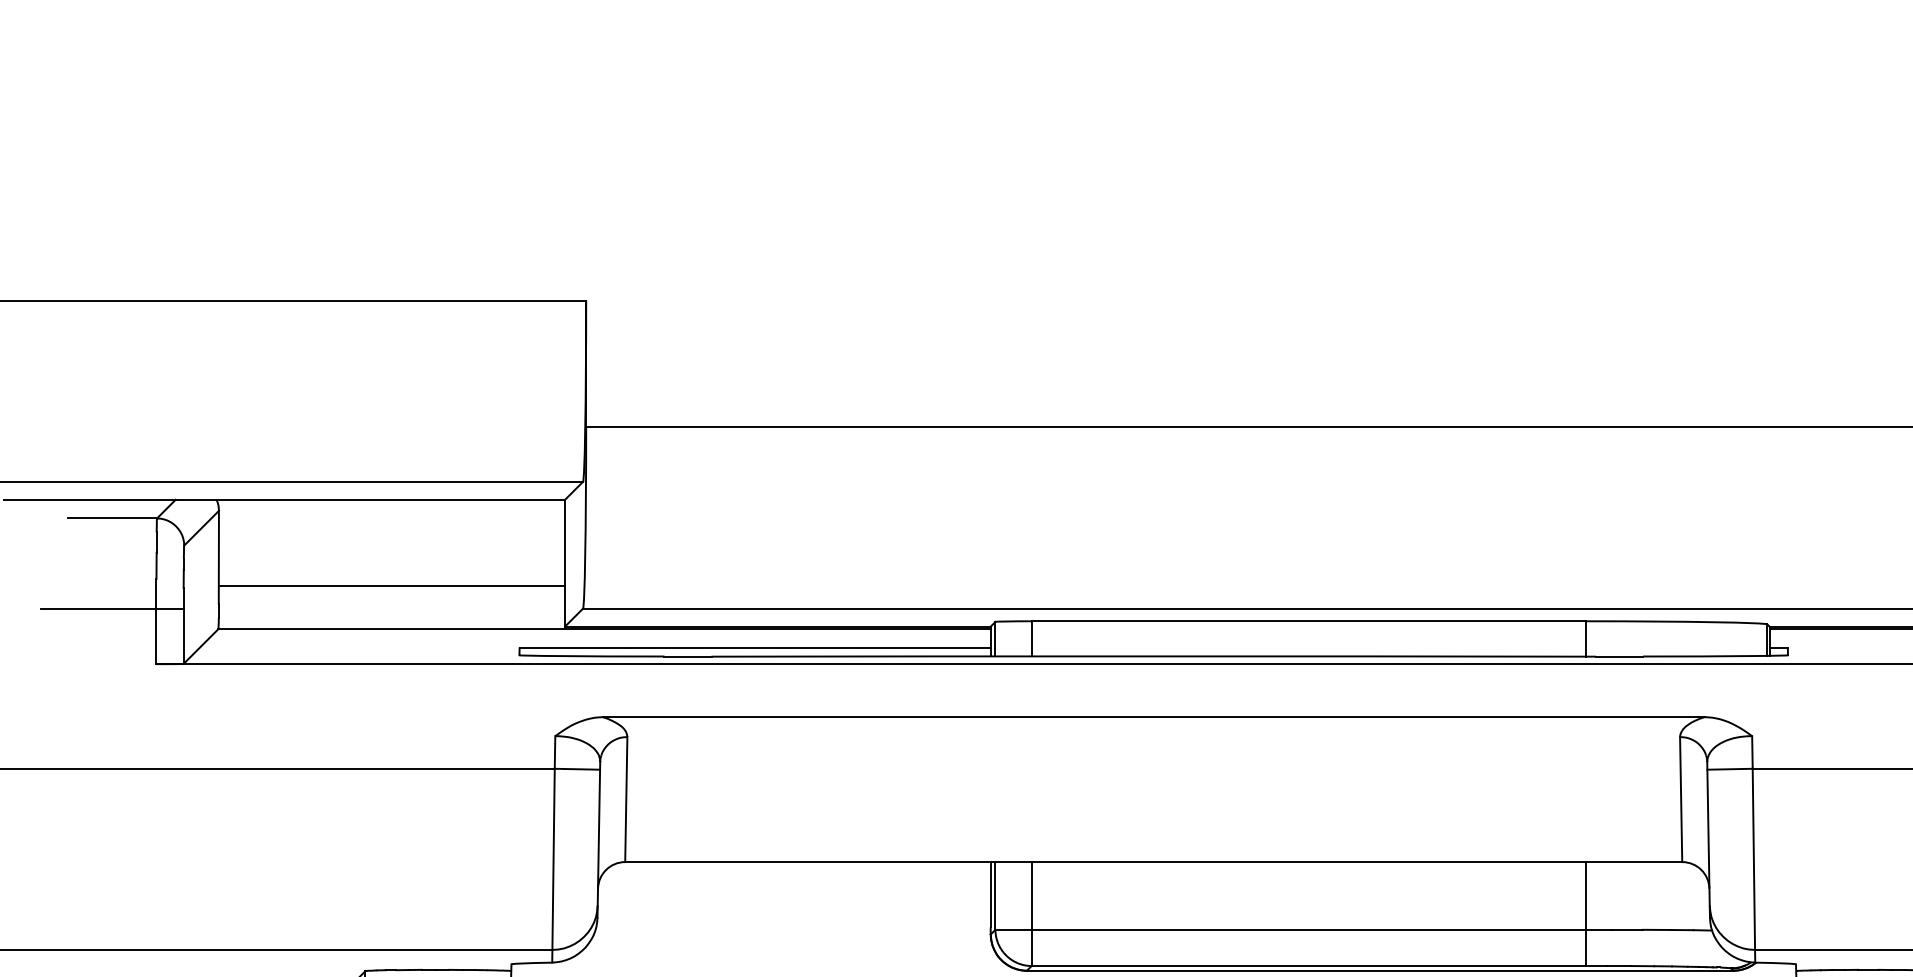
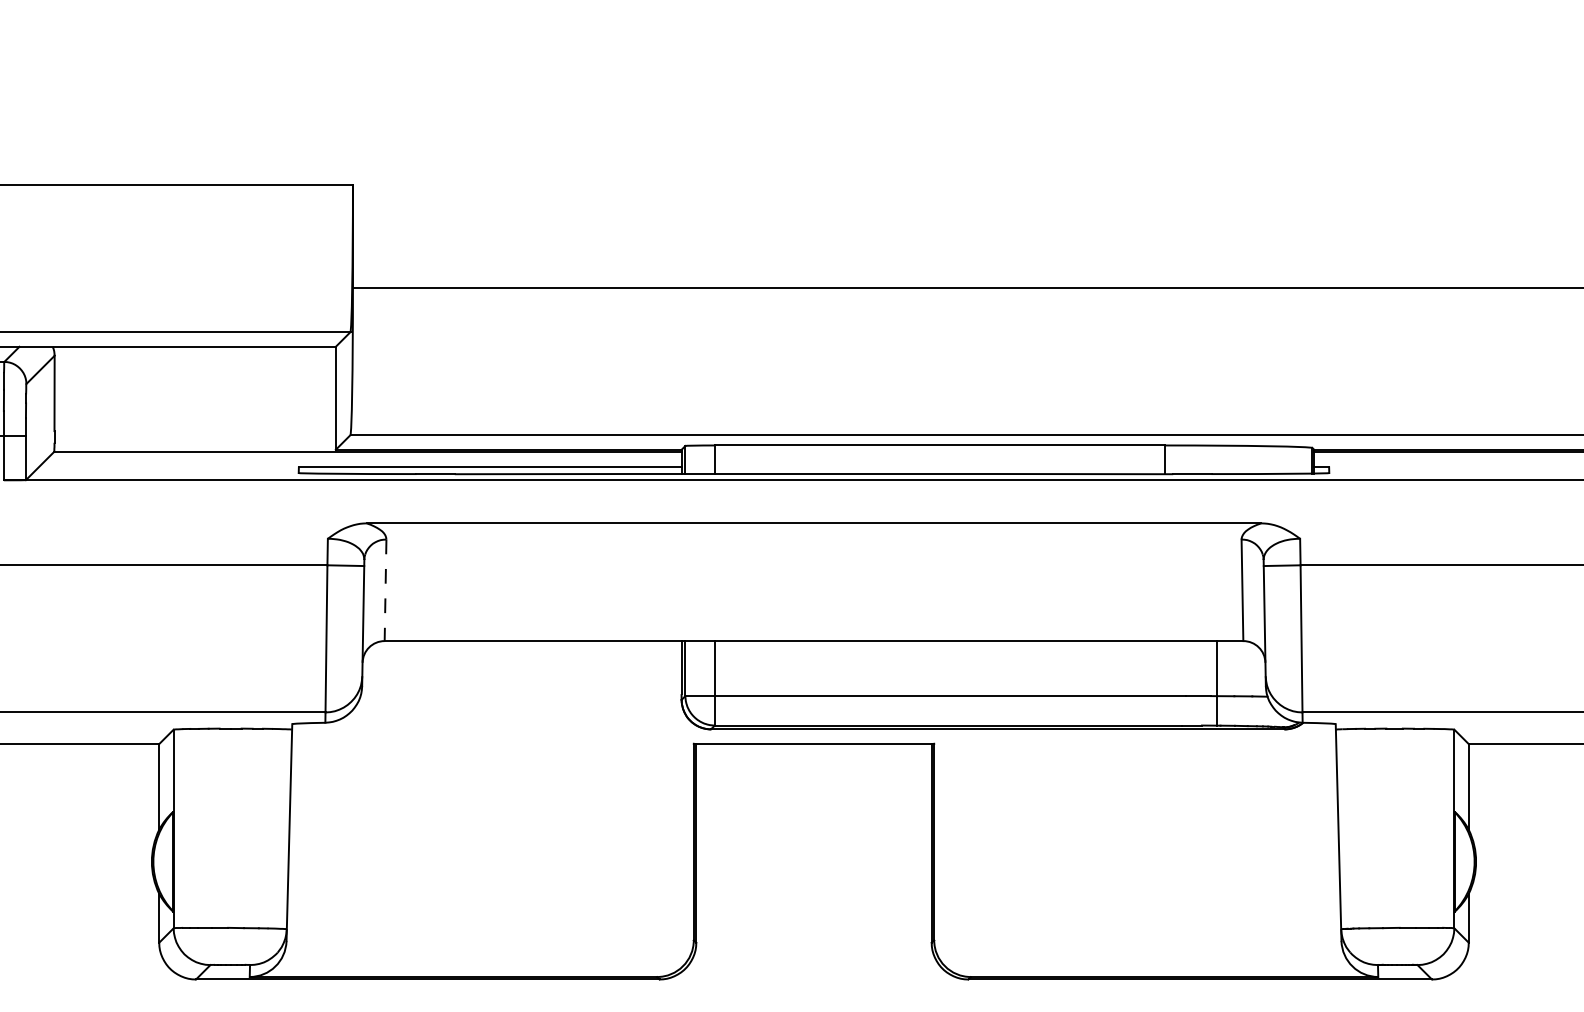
line: (391, 585) -> (194, 416), removed
line: (626, 799) -> (385, 590), solid -> dashed
line: (1586, 914) -> (1217, 683), moved

